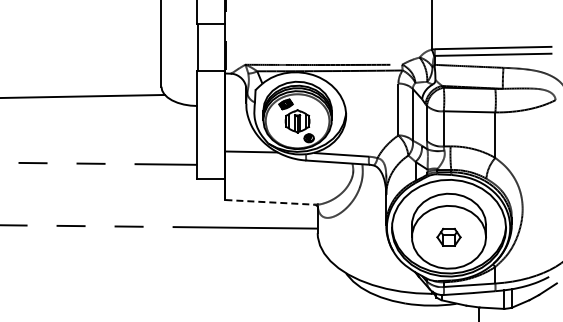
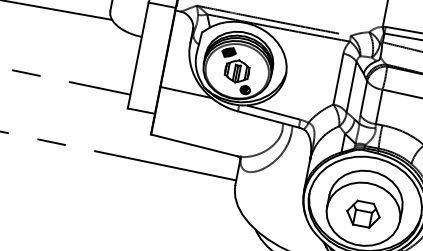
line: (270, 202) -> (195, 145), dashed -> solid
part: (448, 237) -> (362, 214), size x1.43

